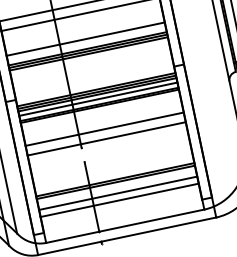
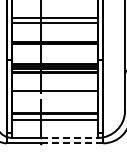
line: (84, 39) -> (54, 36), removed
line: (103, 129) -> (54, 85), removed
line: (118, 199) -> (54, 123), removed
line: (151, 219) -> (69, 137), solid -> dashed
line: (157, 230) -> (71, 143), solid -> dashed

